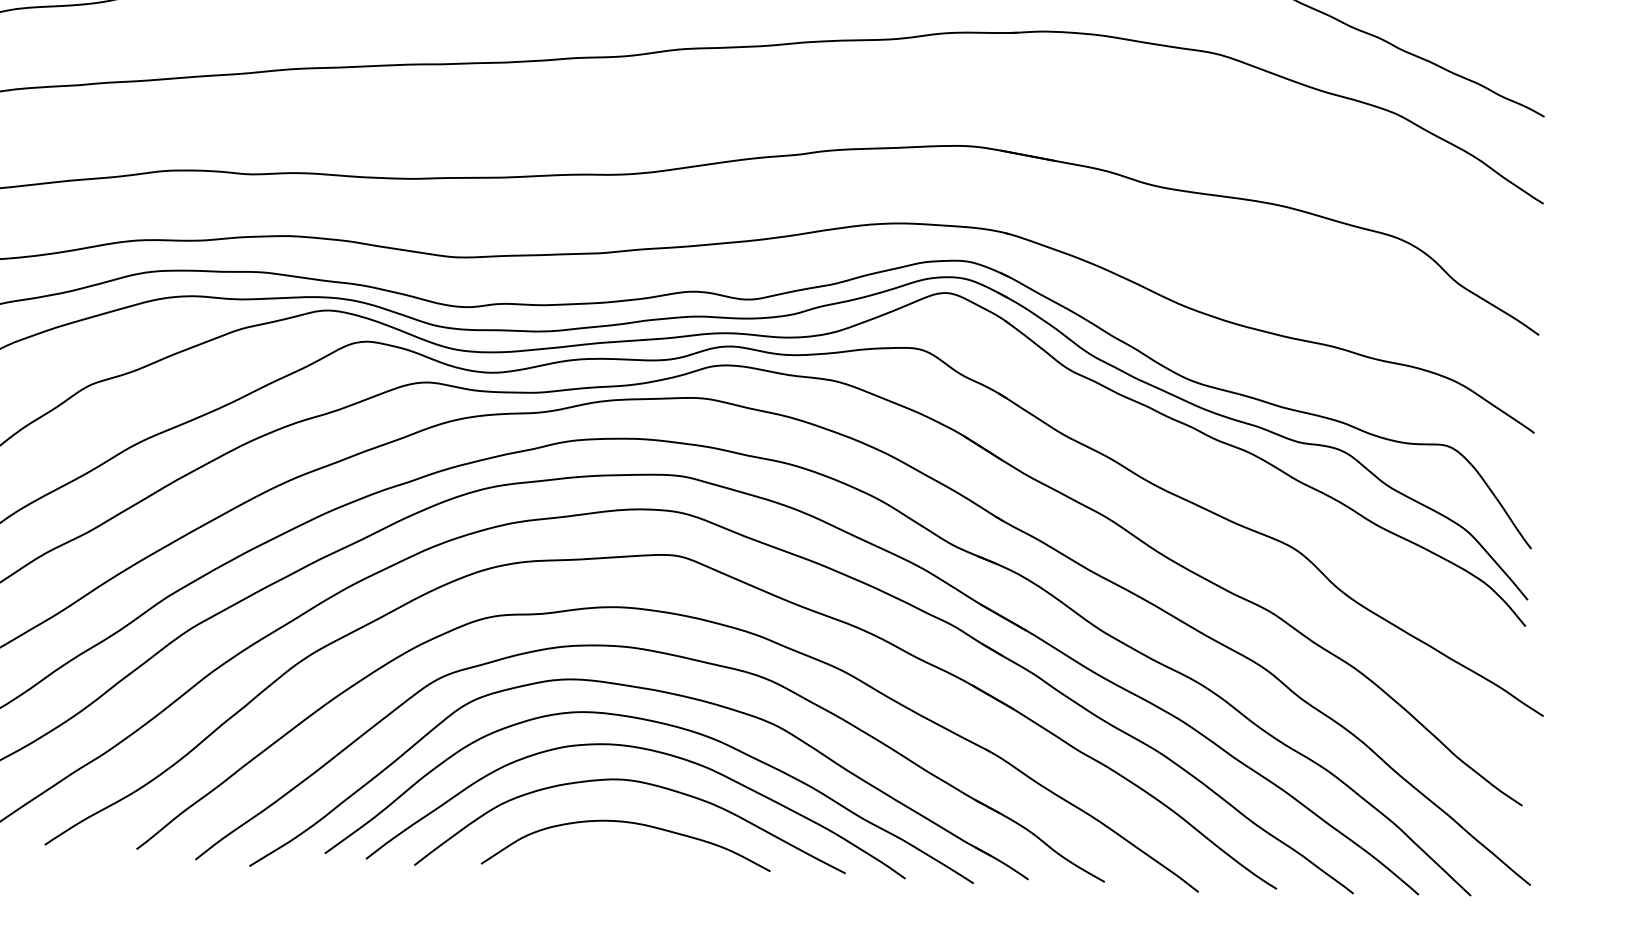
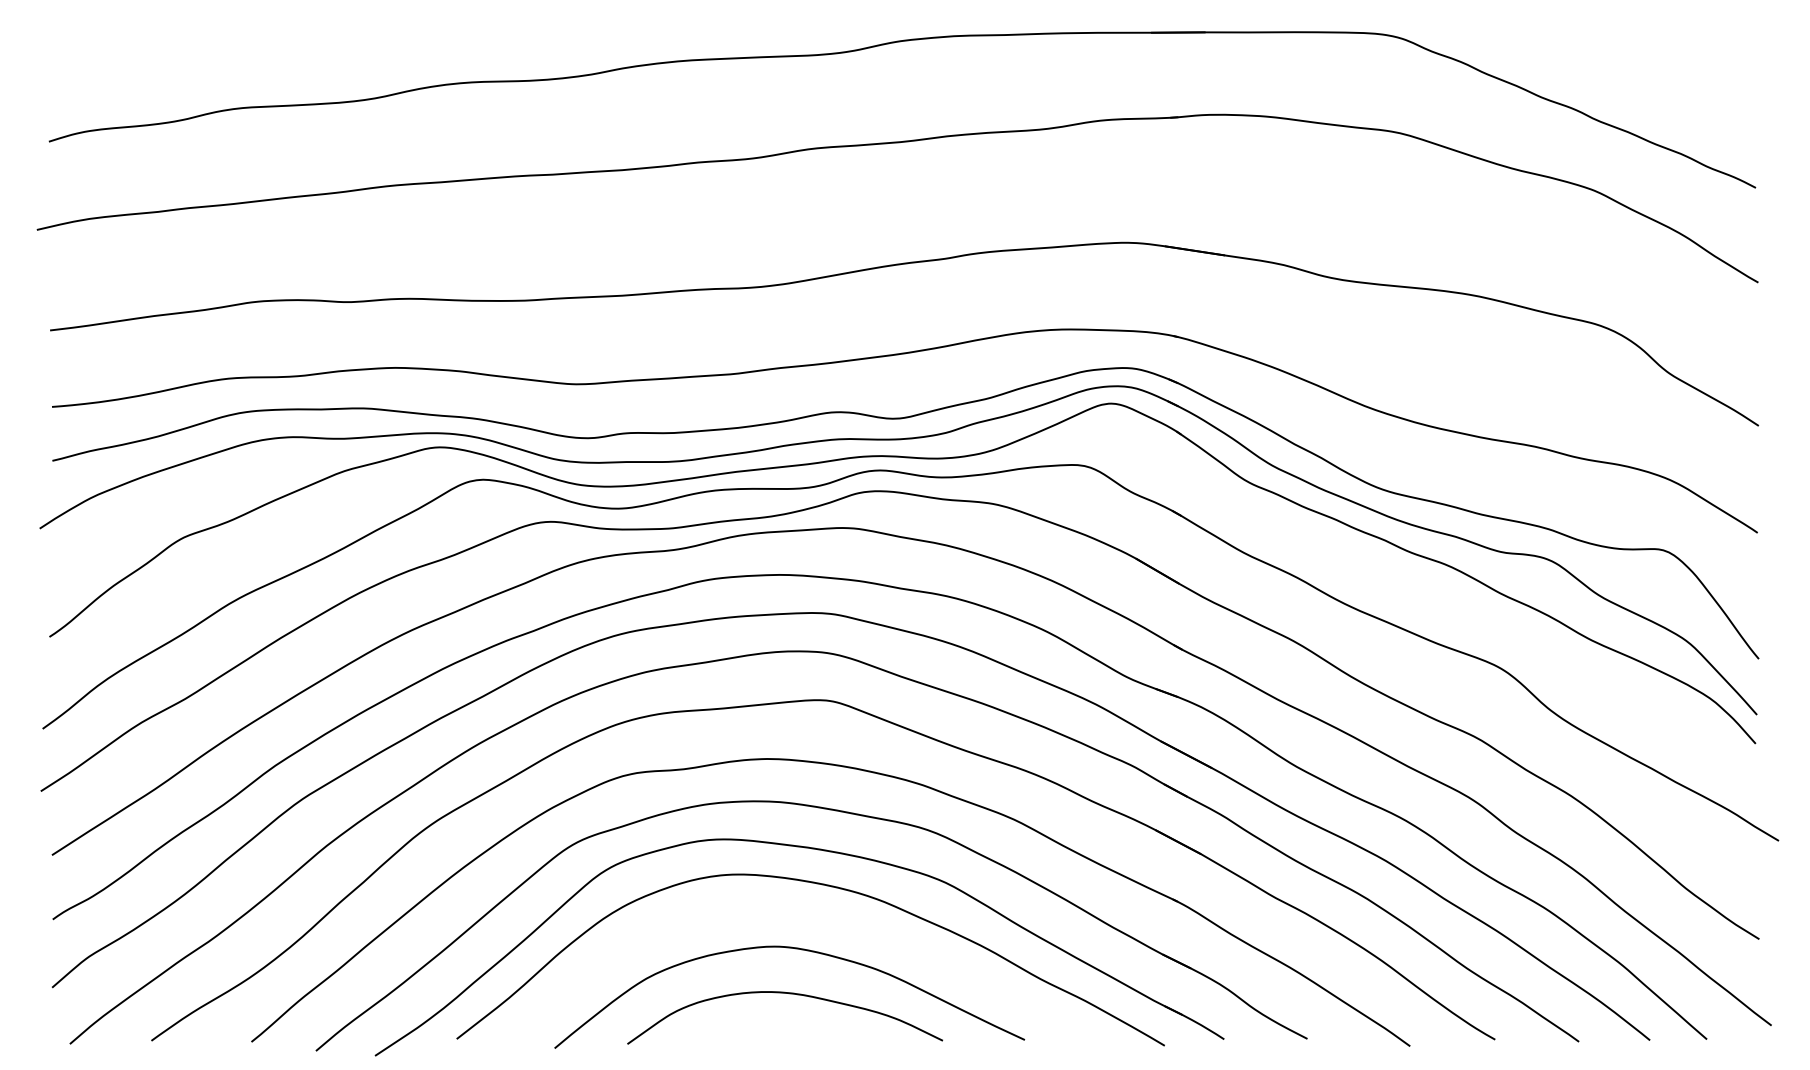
curve: (650, 751) -> (807, 914), removed

